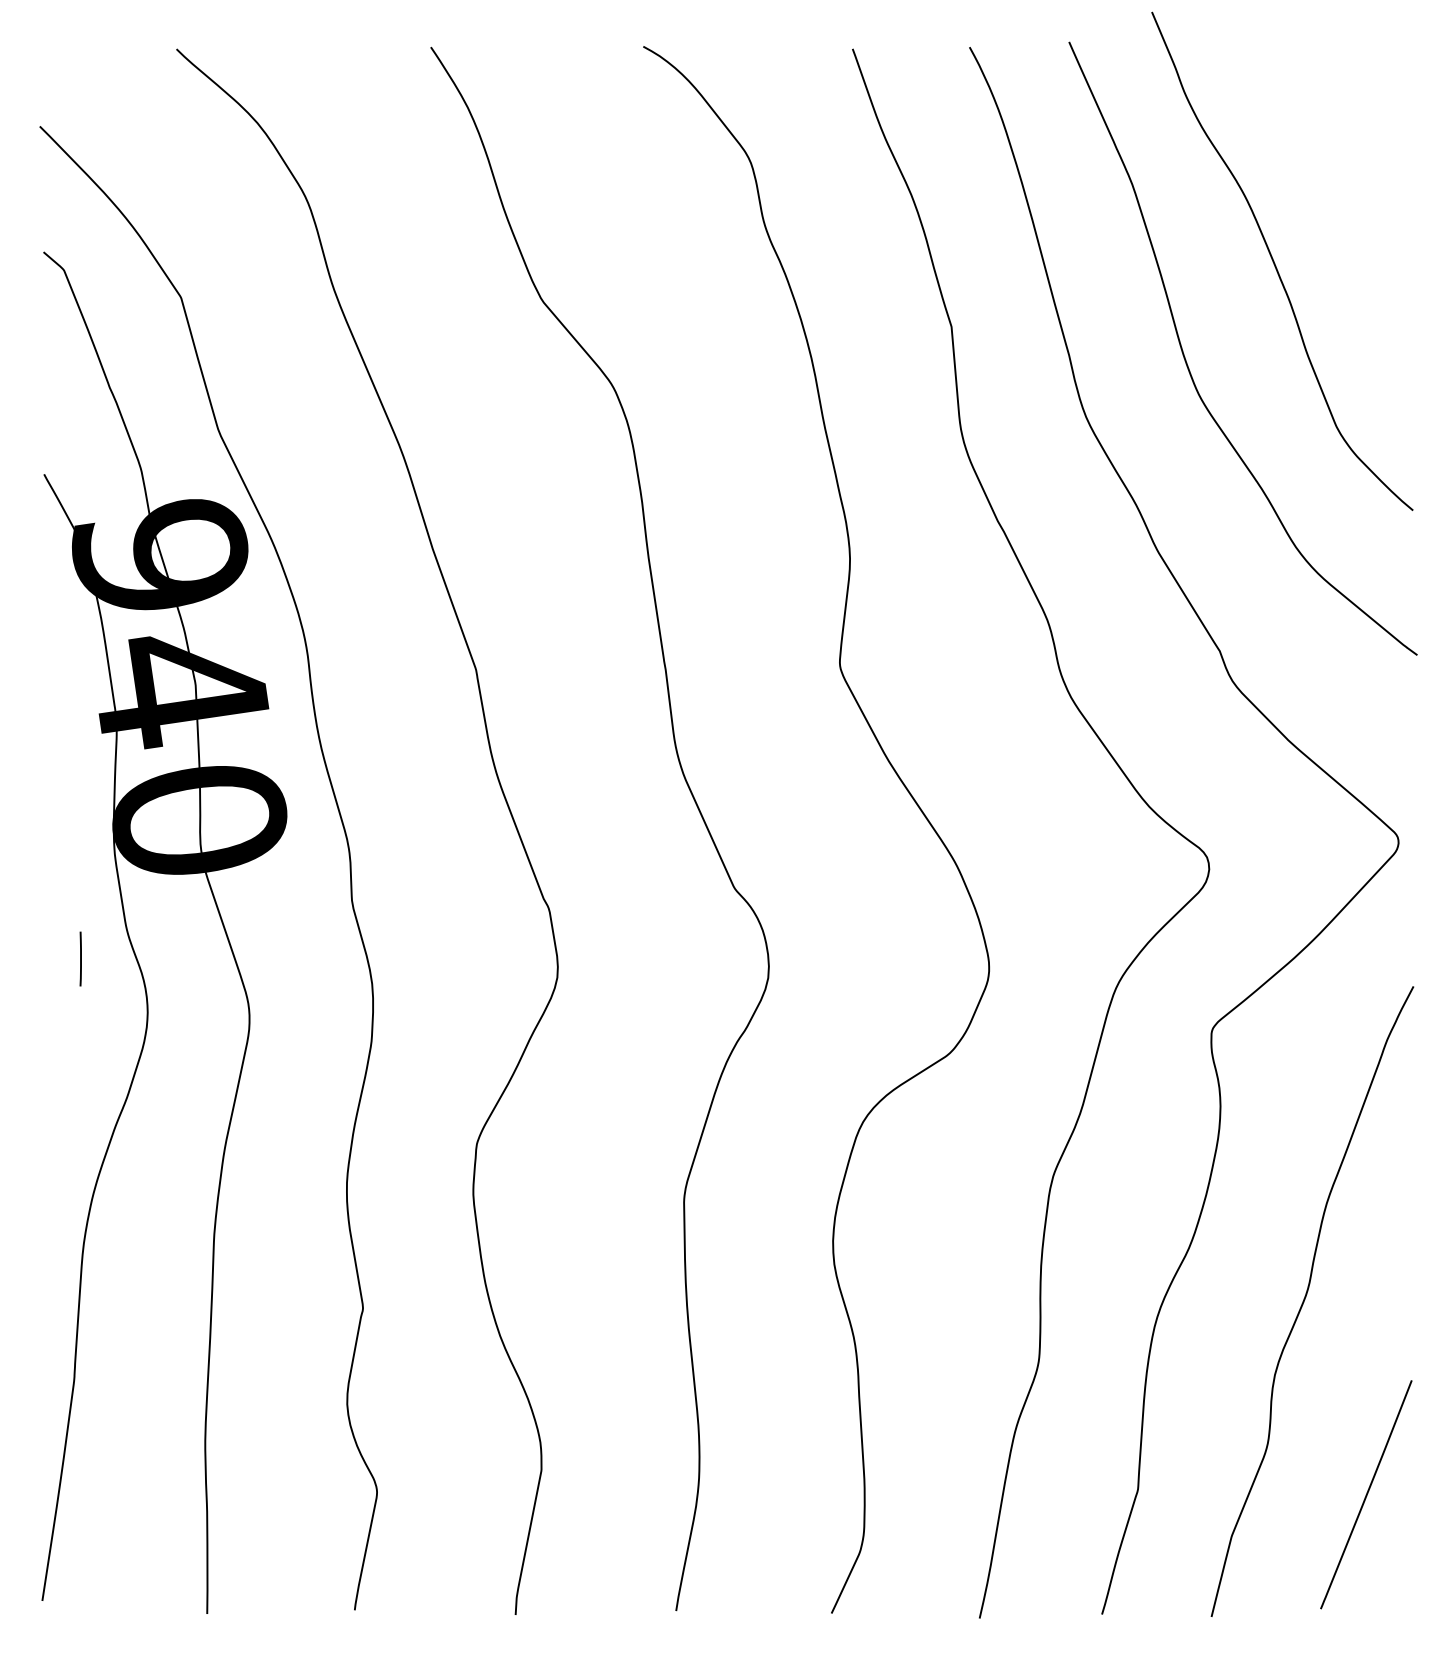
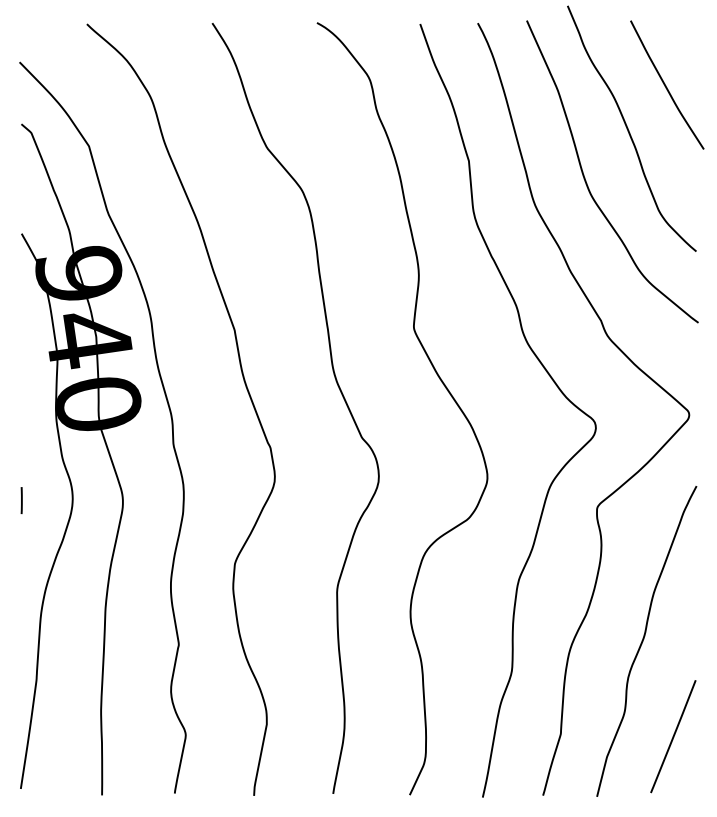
curve: (1352, 173) -> (666, 85), added
line: (80, 958) -> (21, 500), moved

